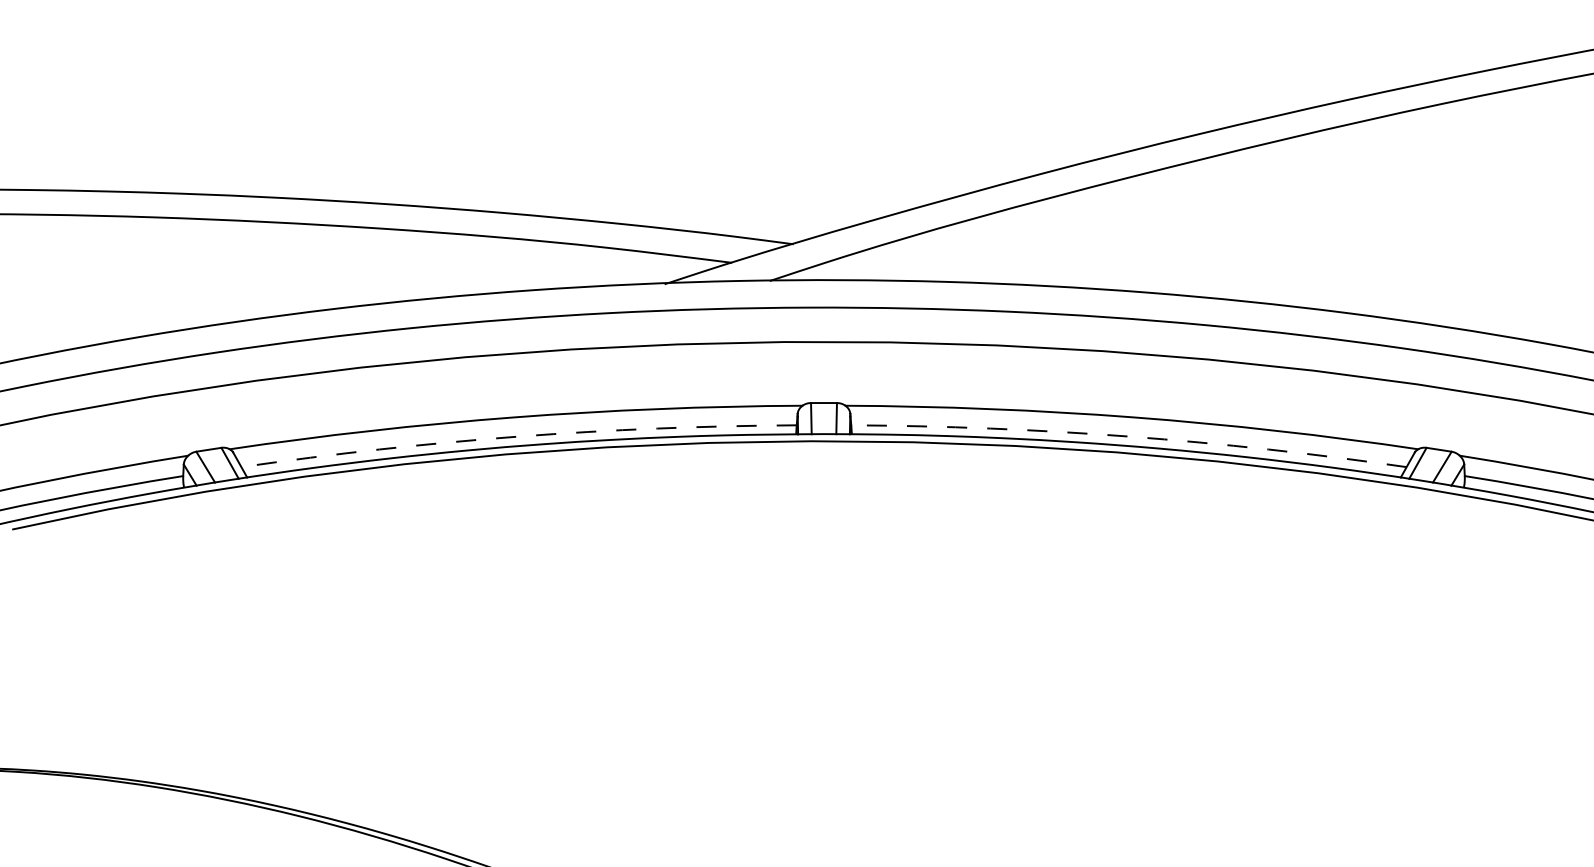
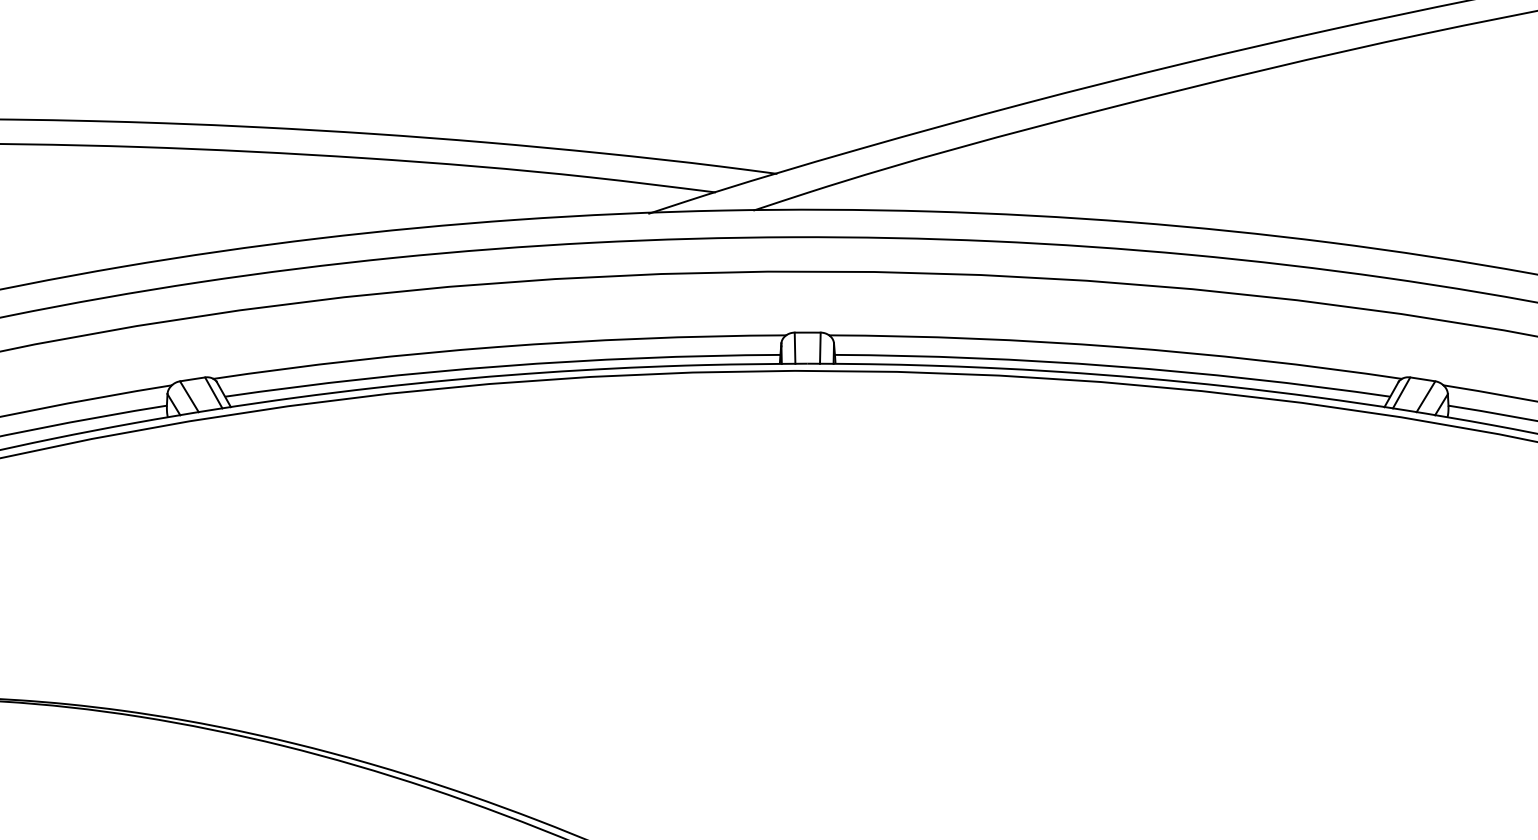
arc: (518, 436) -> (502, 366), dashed -> solid
arc: (1129, 436) -> (1113, 366), dashed -> solid

